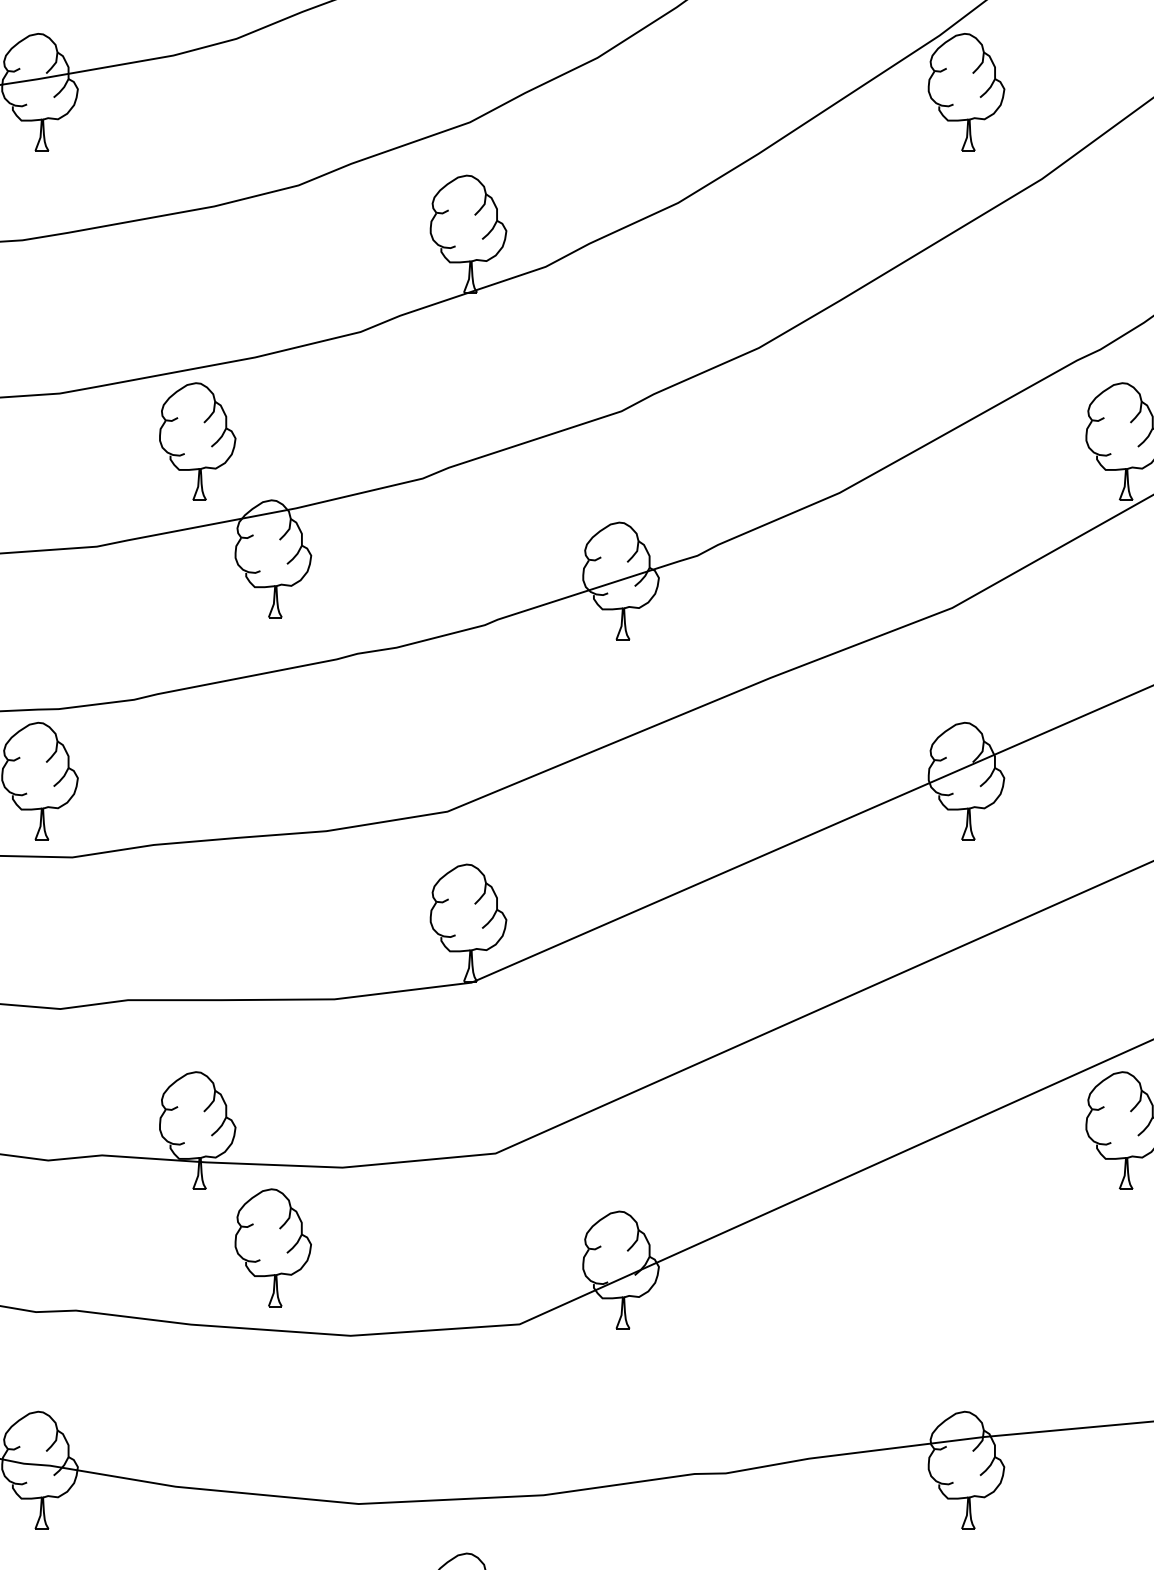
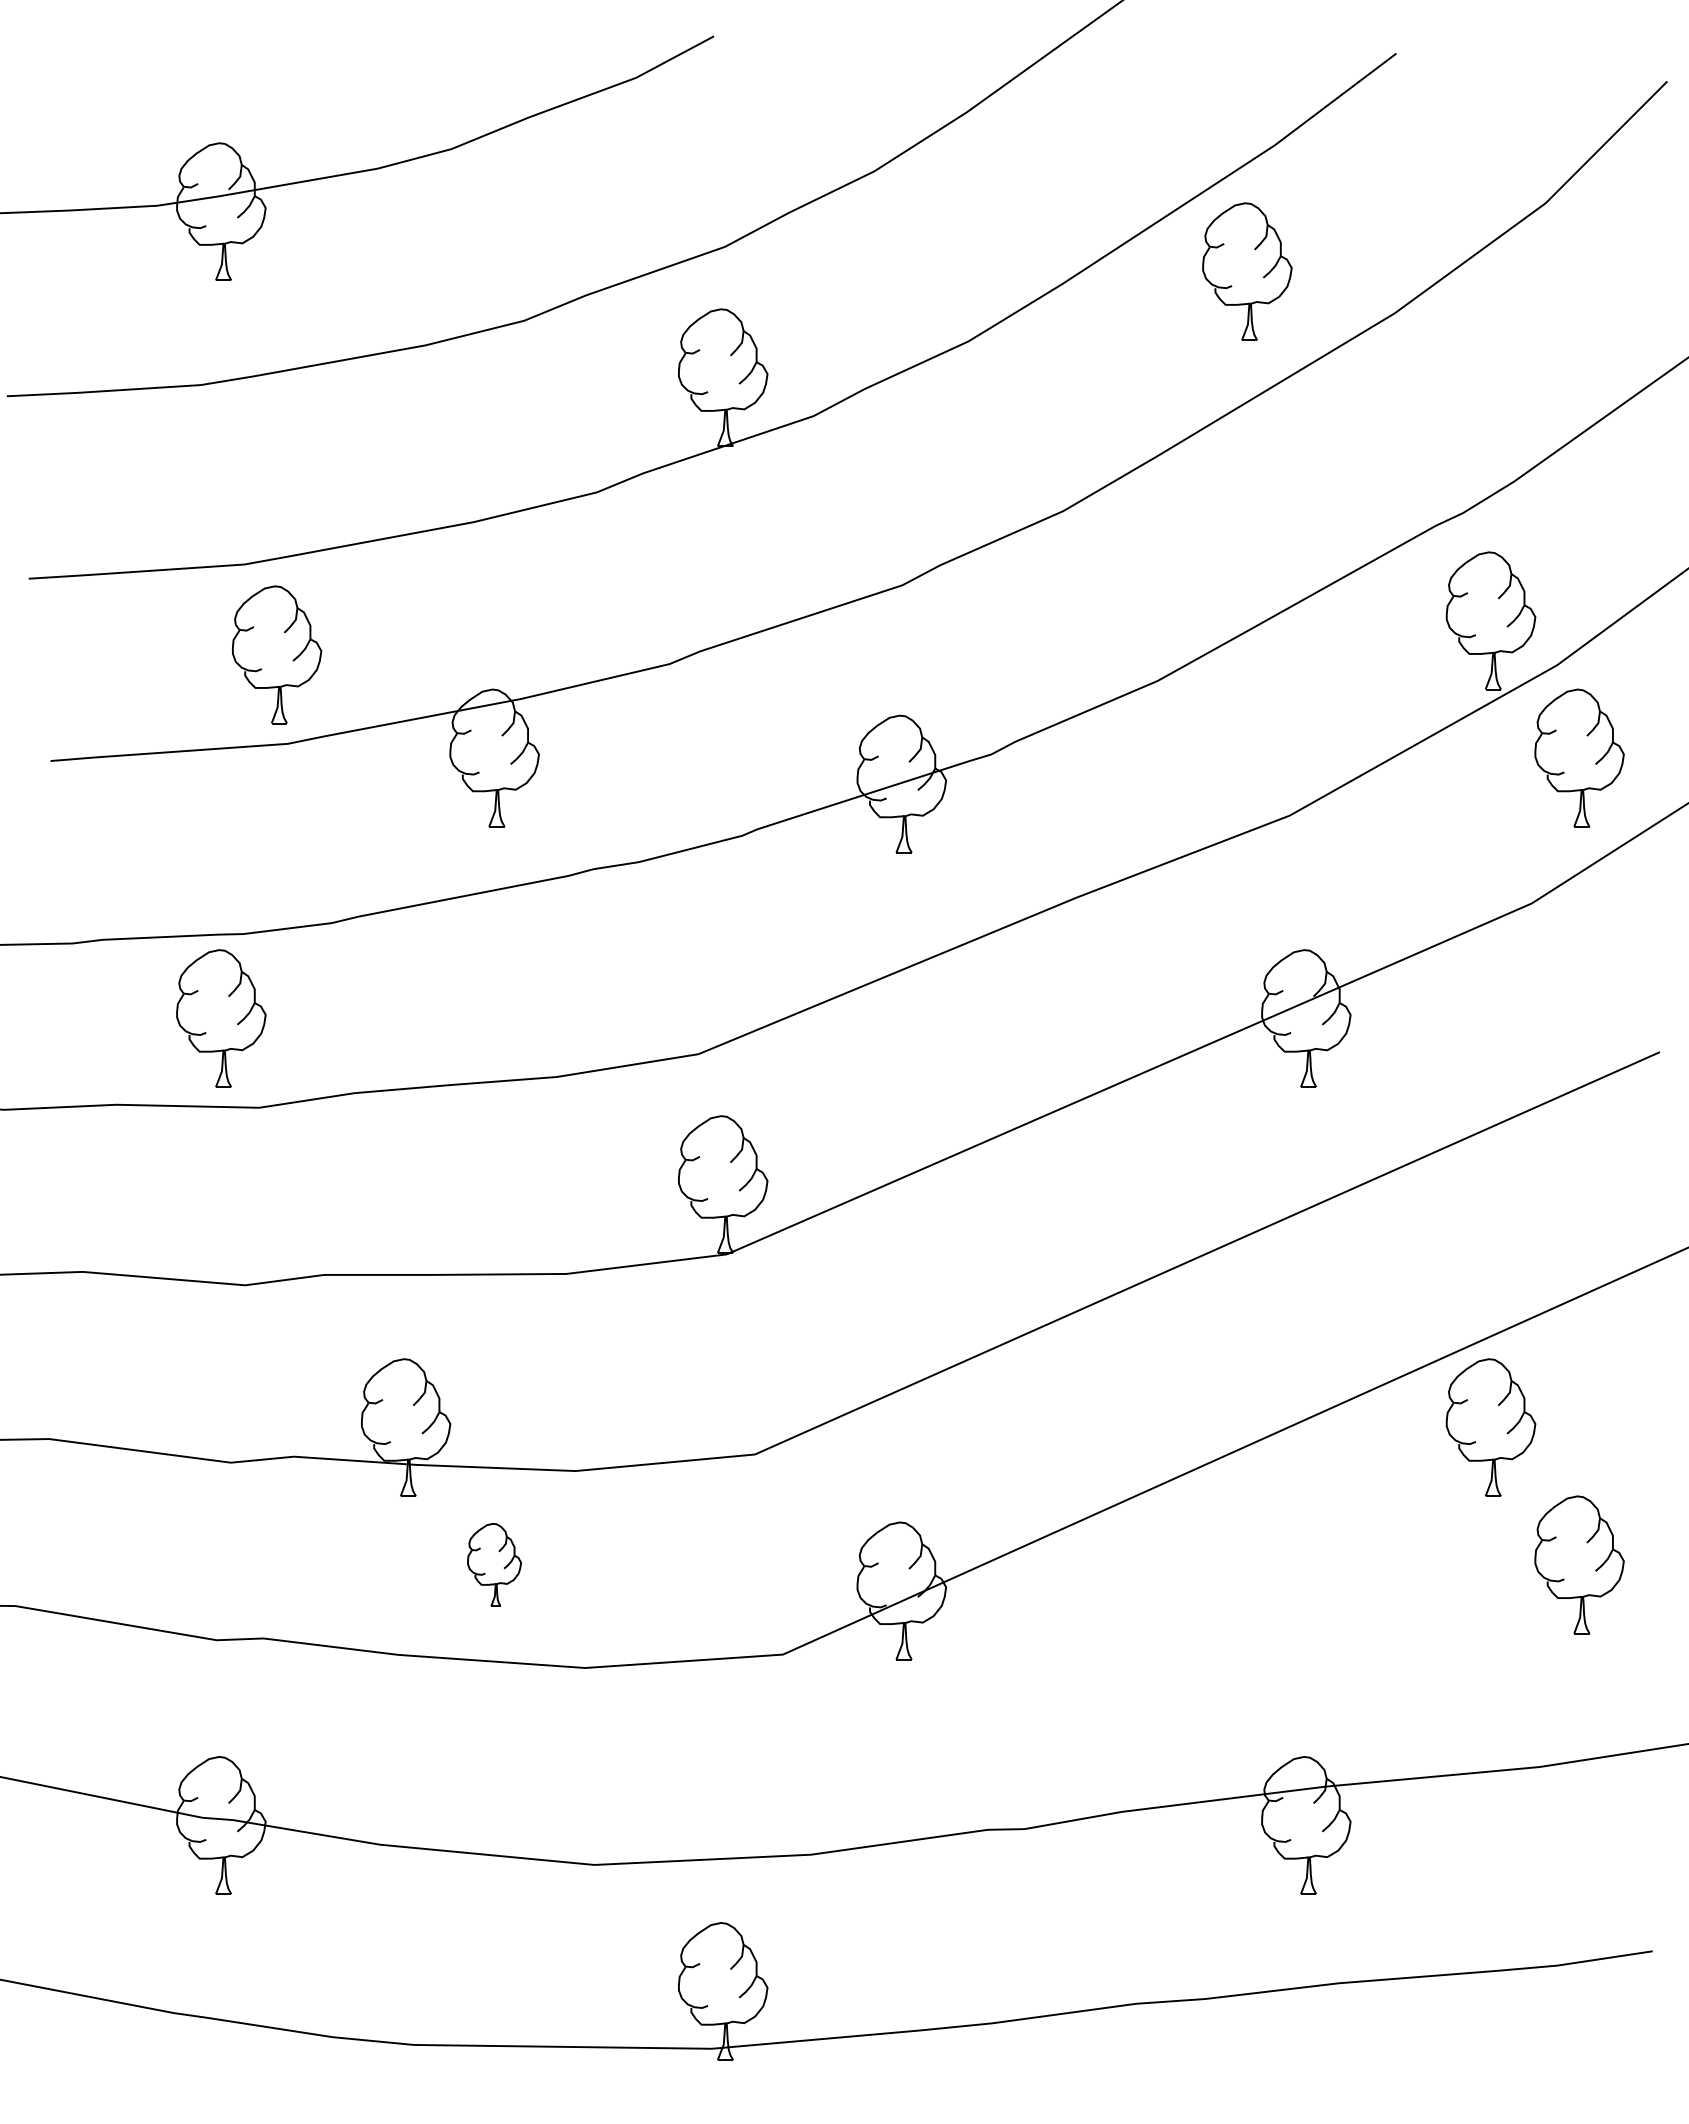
part: (966, 92) -> (1247, 271), moved
part: (198, 441) -> (277, 654), moved
part: (273, 1247) -> (494, 1564), size x0.6

